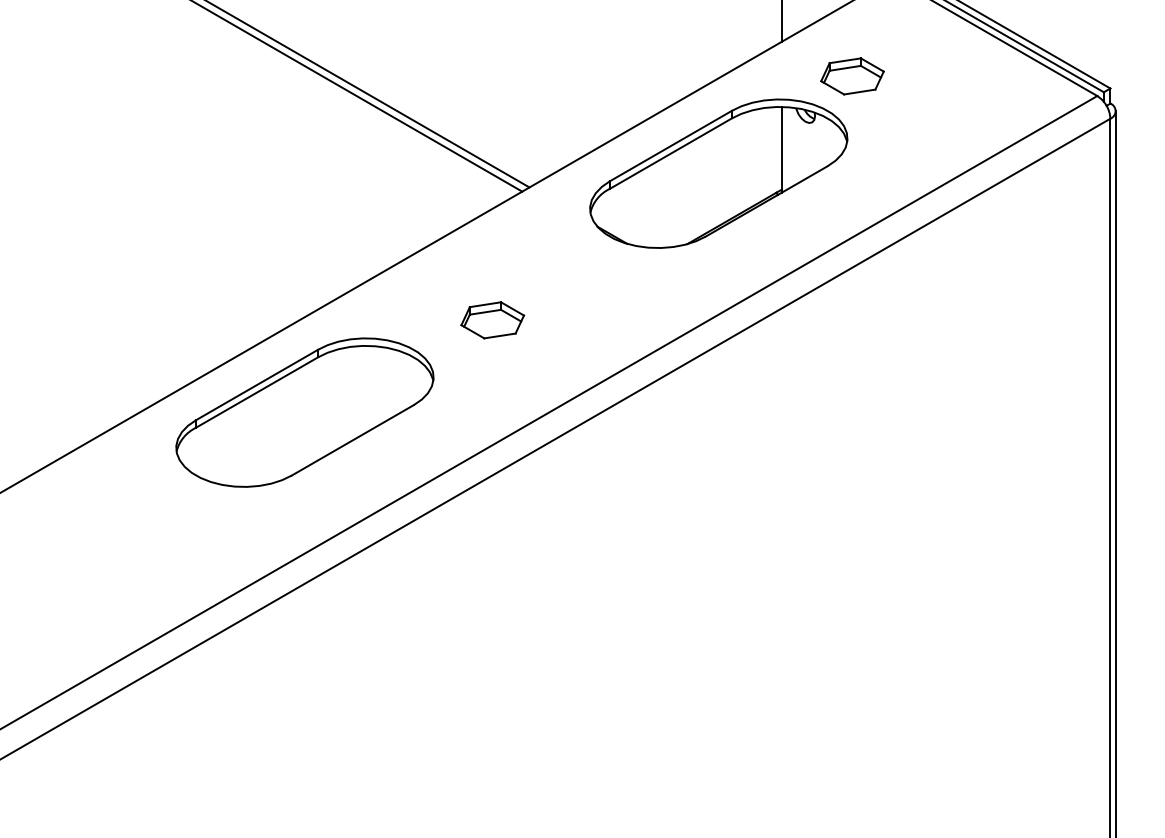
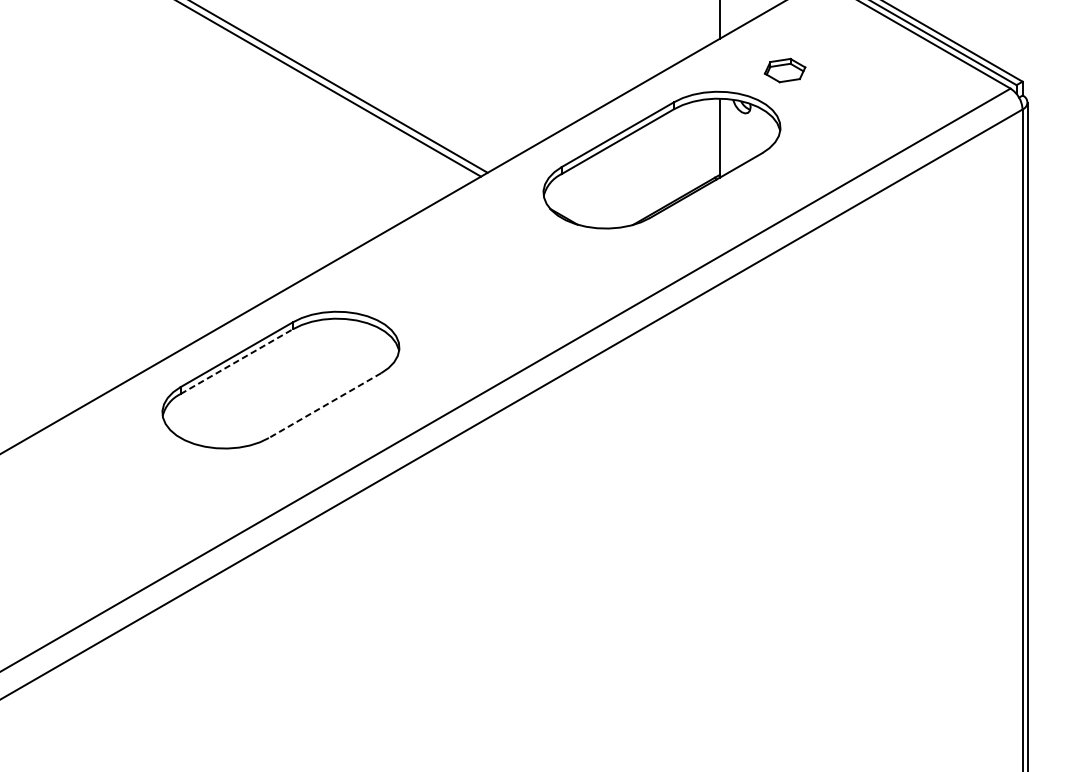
part: (852, 76) -> (785, 70), size x0.7
part: (492, 320) -> (453, 295), removed
line: (257, 392) -> (237, 361), solid -> dashed
line: (352, 440) -> (324, 405), solid -> dashed

